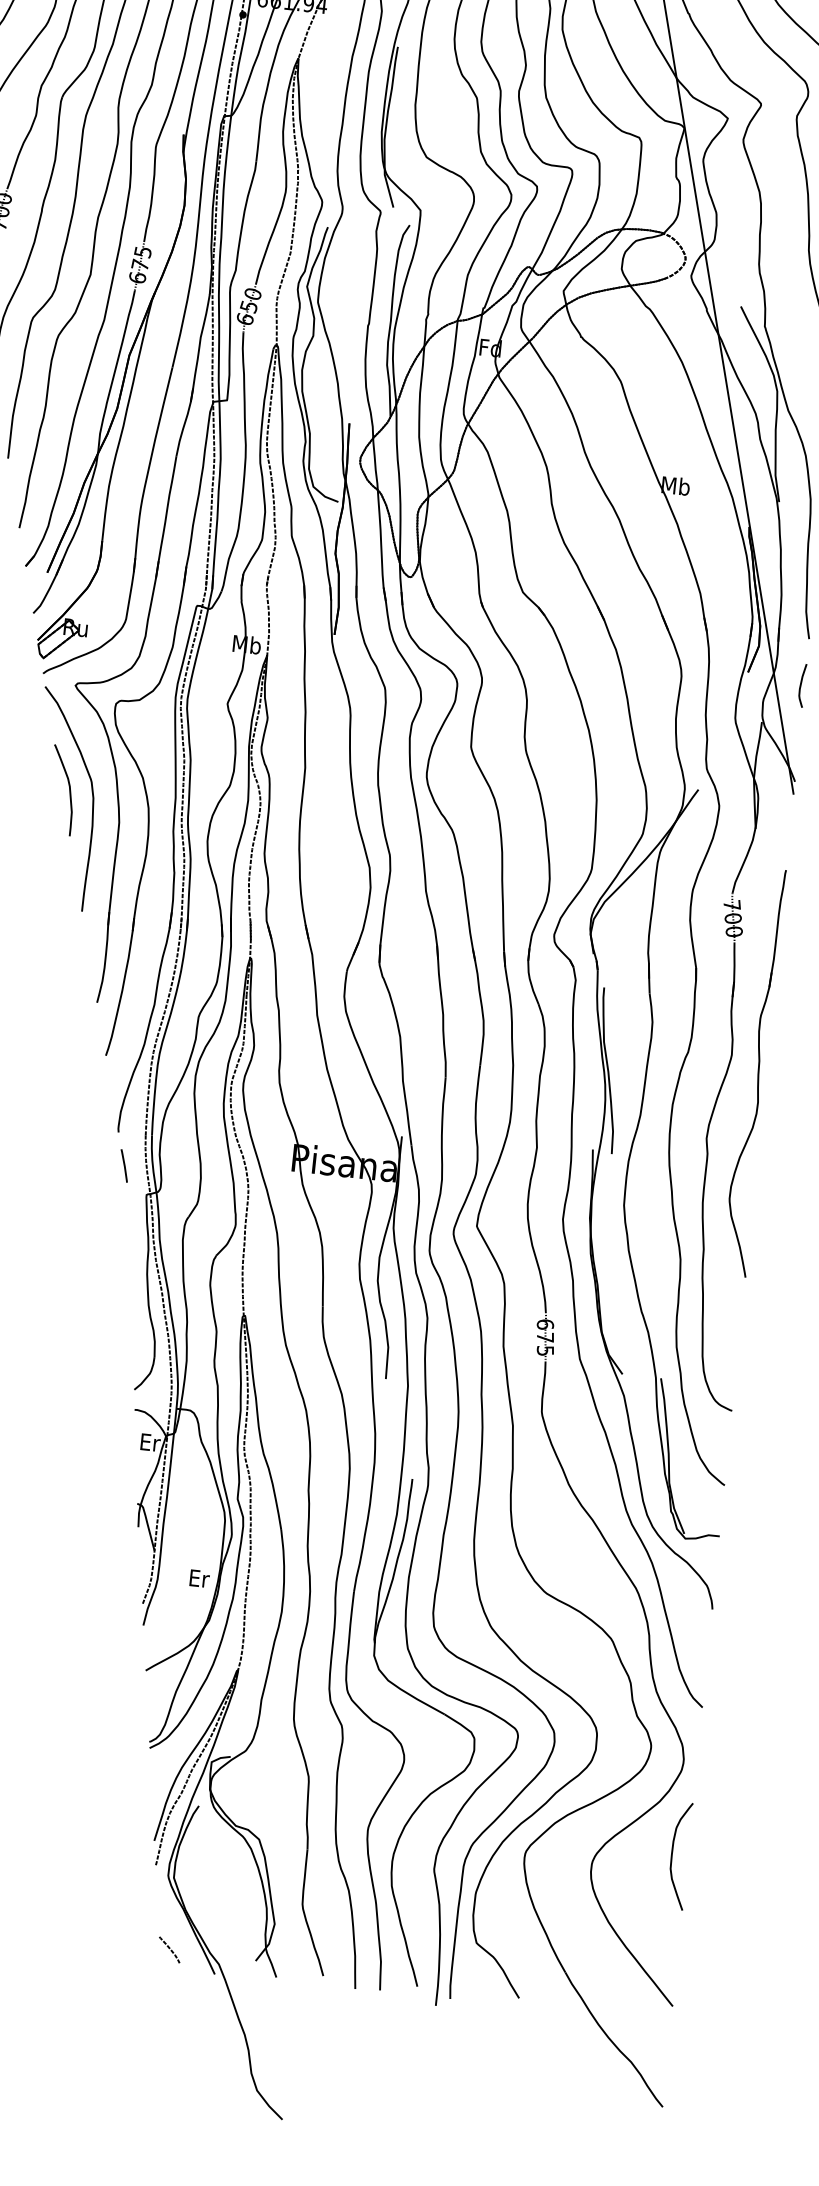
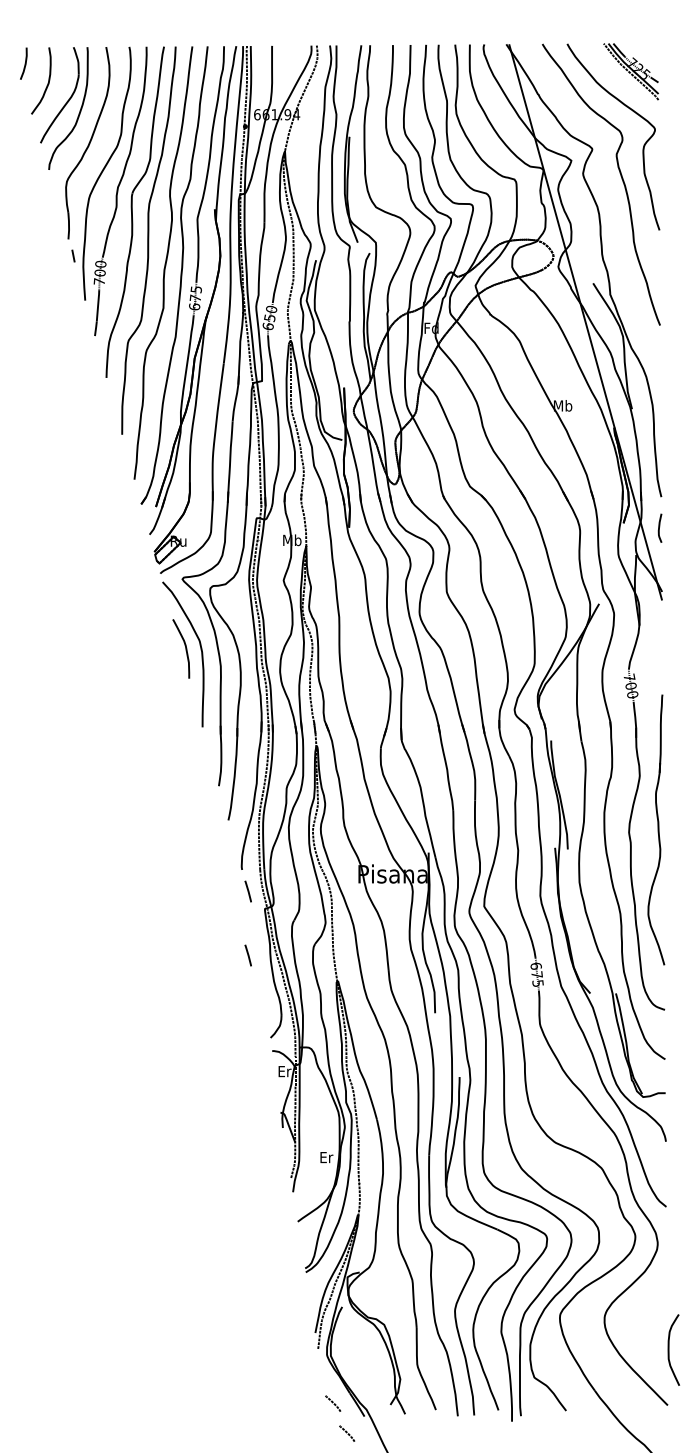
part: (755, 1072) -> (656, 829), moved
line: (112, 1262) -> (247, 955), added
curve: (673, 1854) -> (669, 1349), moved
curve: (186, 1995) -> (347, 1432), added

